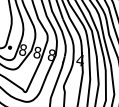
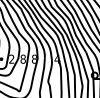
text: (22, 49) -> (11, 58), 8 -> 2

